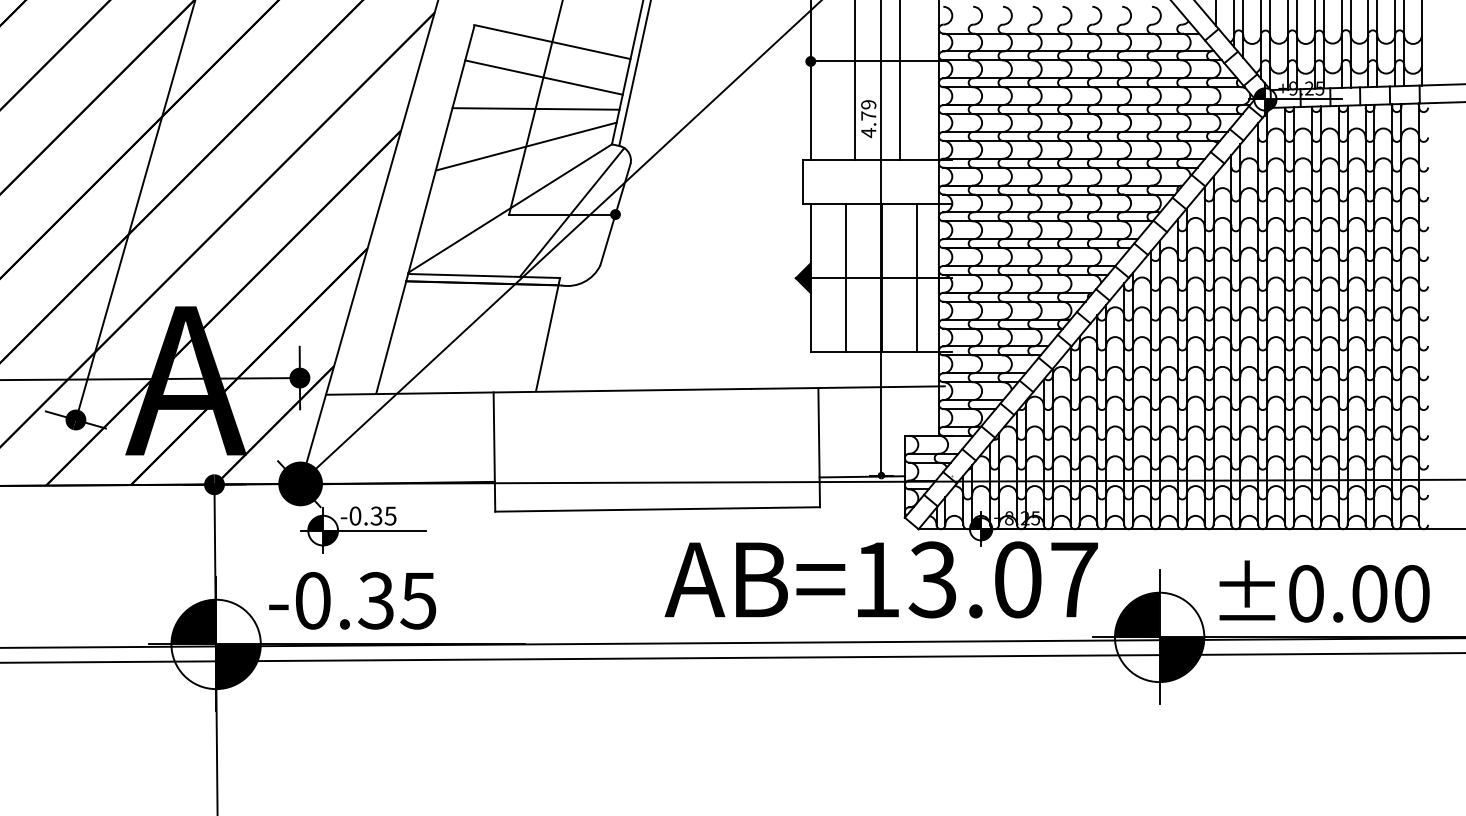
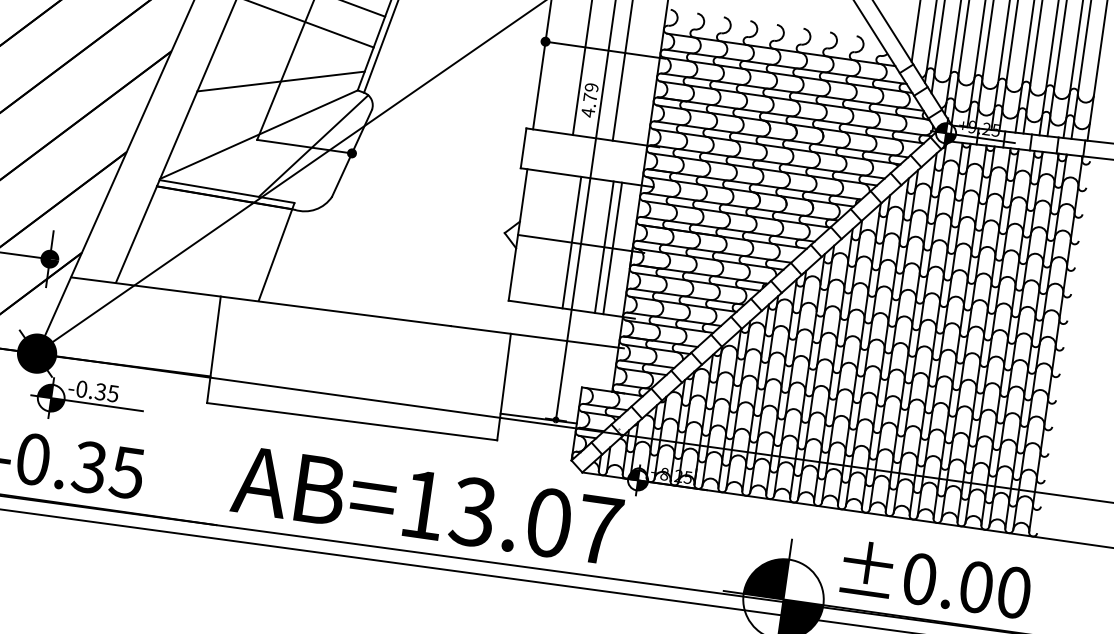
line: (535, 108) -> (294, 48), removed
line: (846, 277) -> (572, 242), moved
line: (881, 277) -> (604, 246), moved
fill: (802, 278) -> (510, 234), removed
text: (880, 579) -> (426, 505), moved

